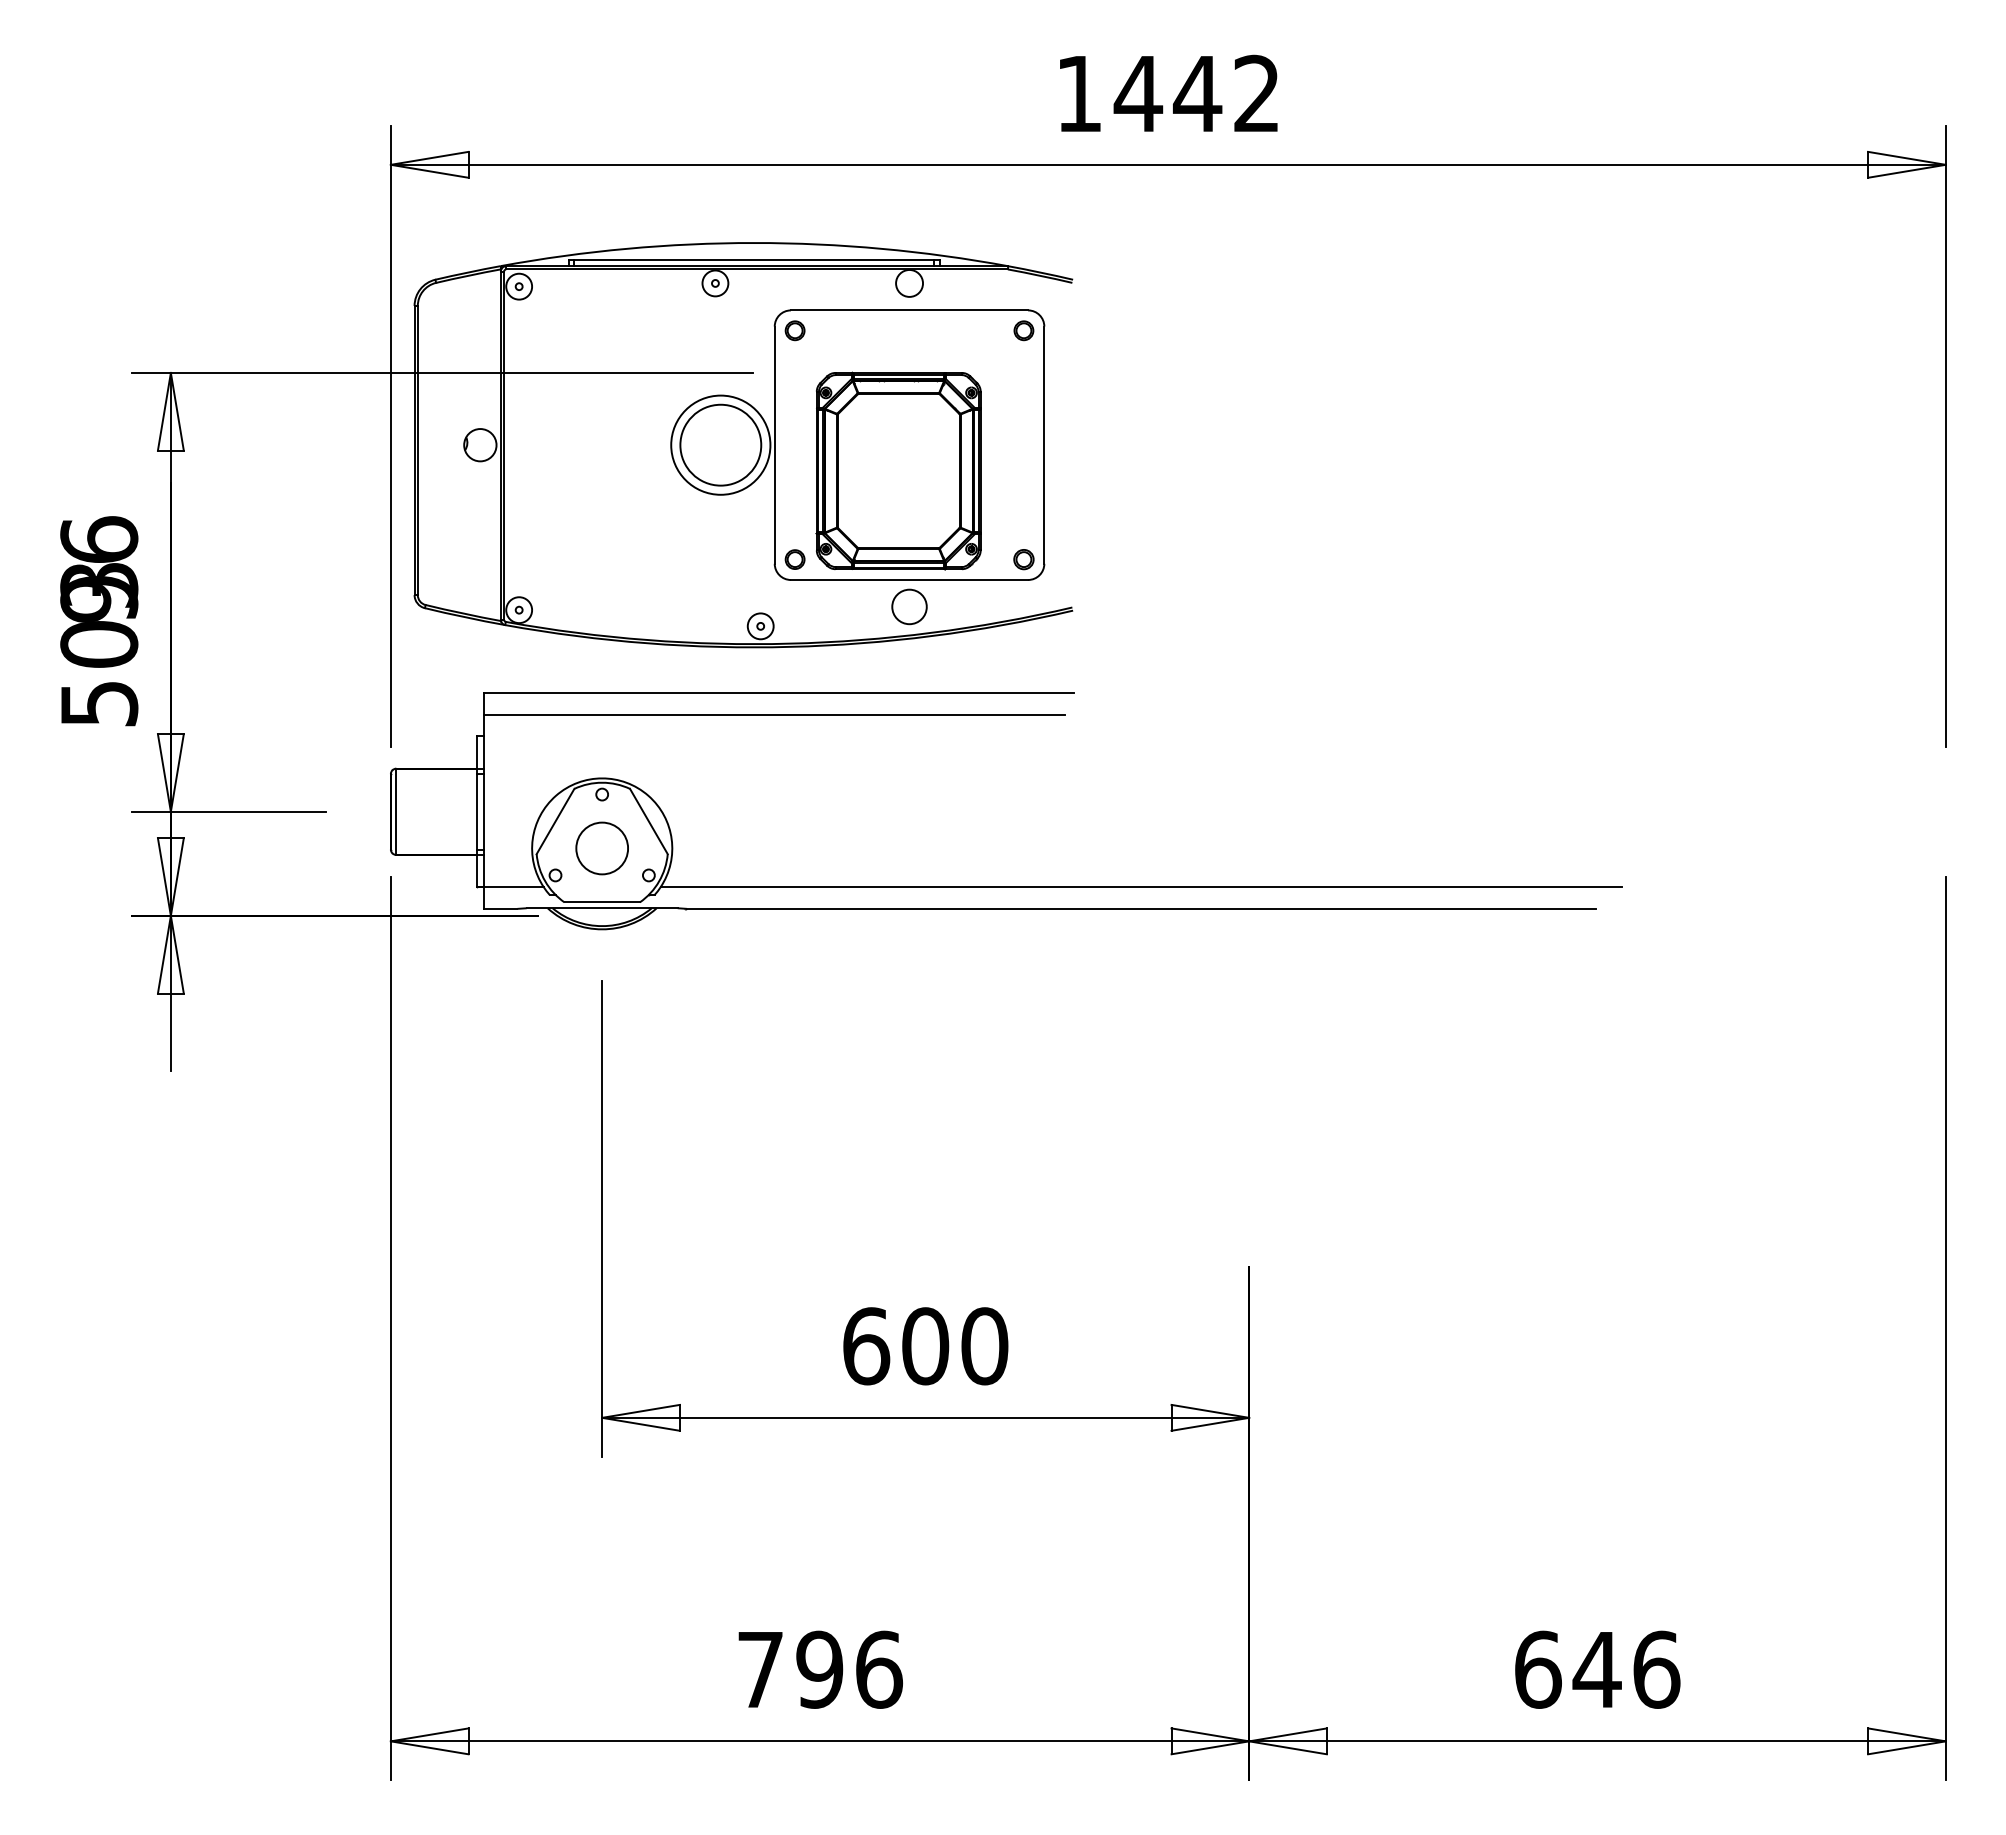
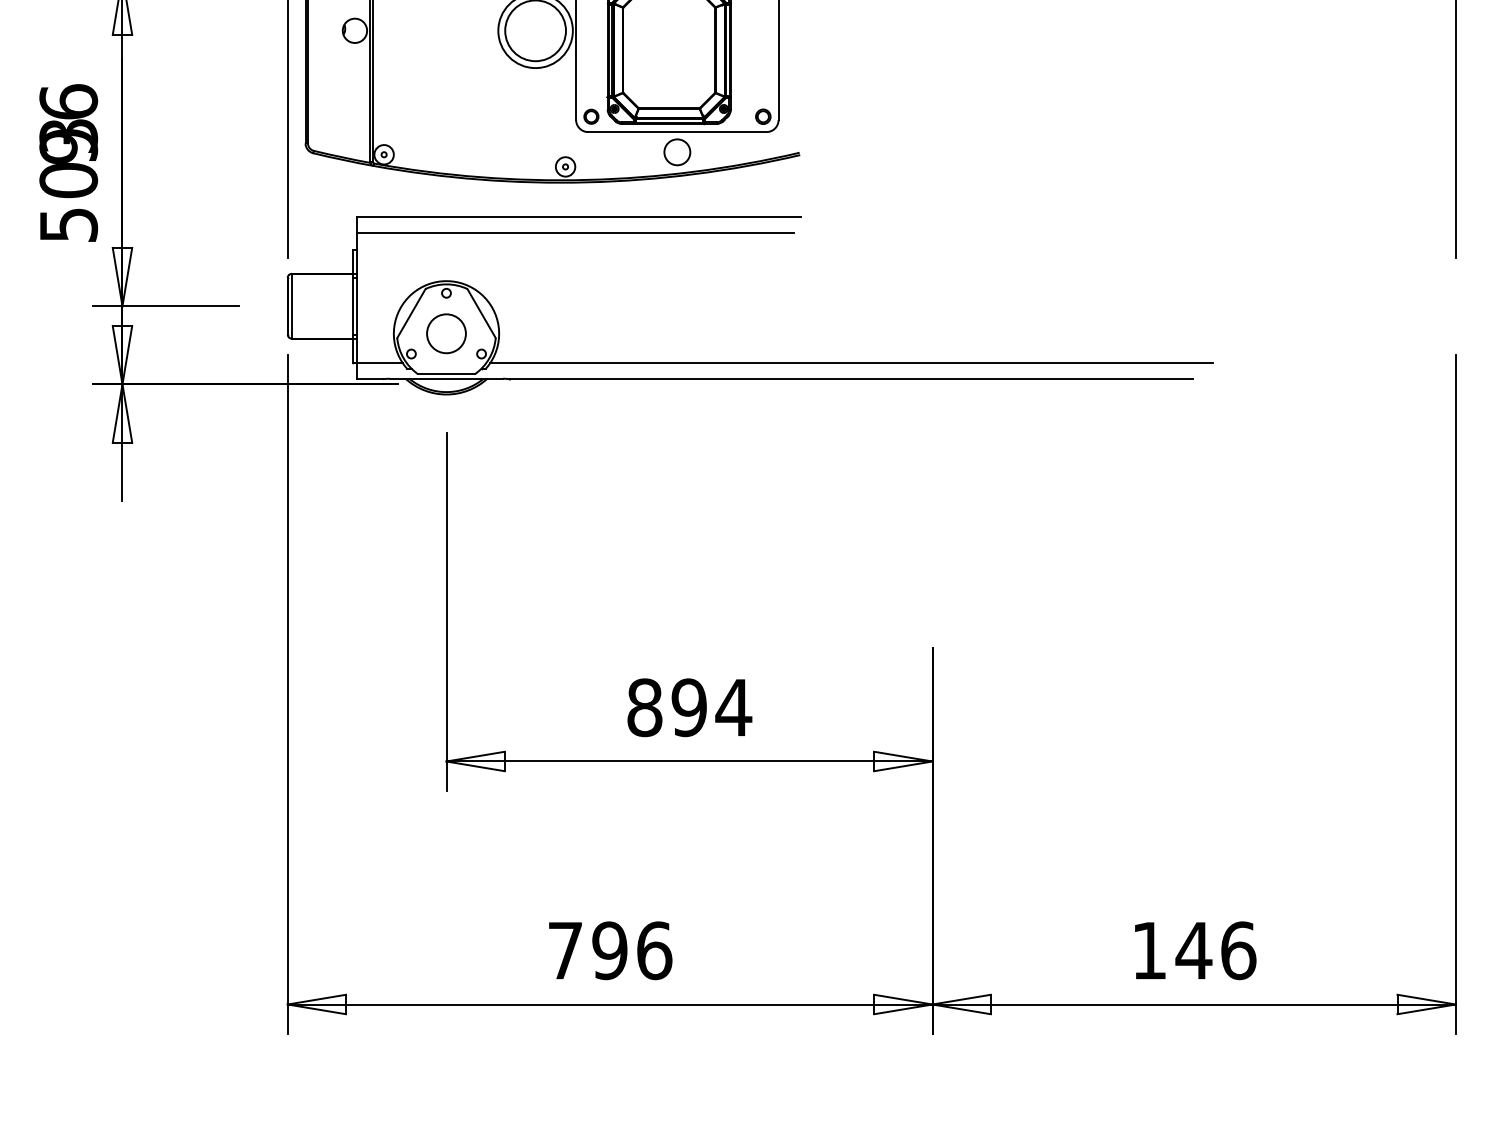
text: (926, 1346) -> (690, 707), 600 -> 894
text: (1538, 1669) -> (1149, 950), 646 -> 146

